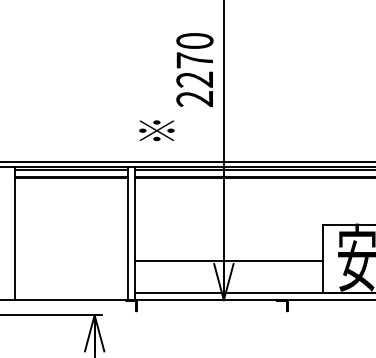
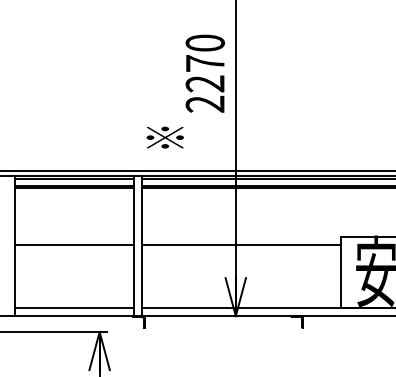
line: (70, 232) -> (74, 244), added
line: (229, 260) -> (241, 244), moved
line: (70, 292) -> (74, 308), added

